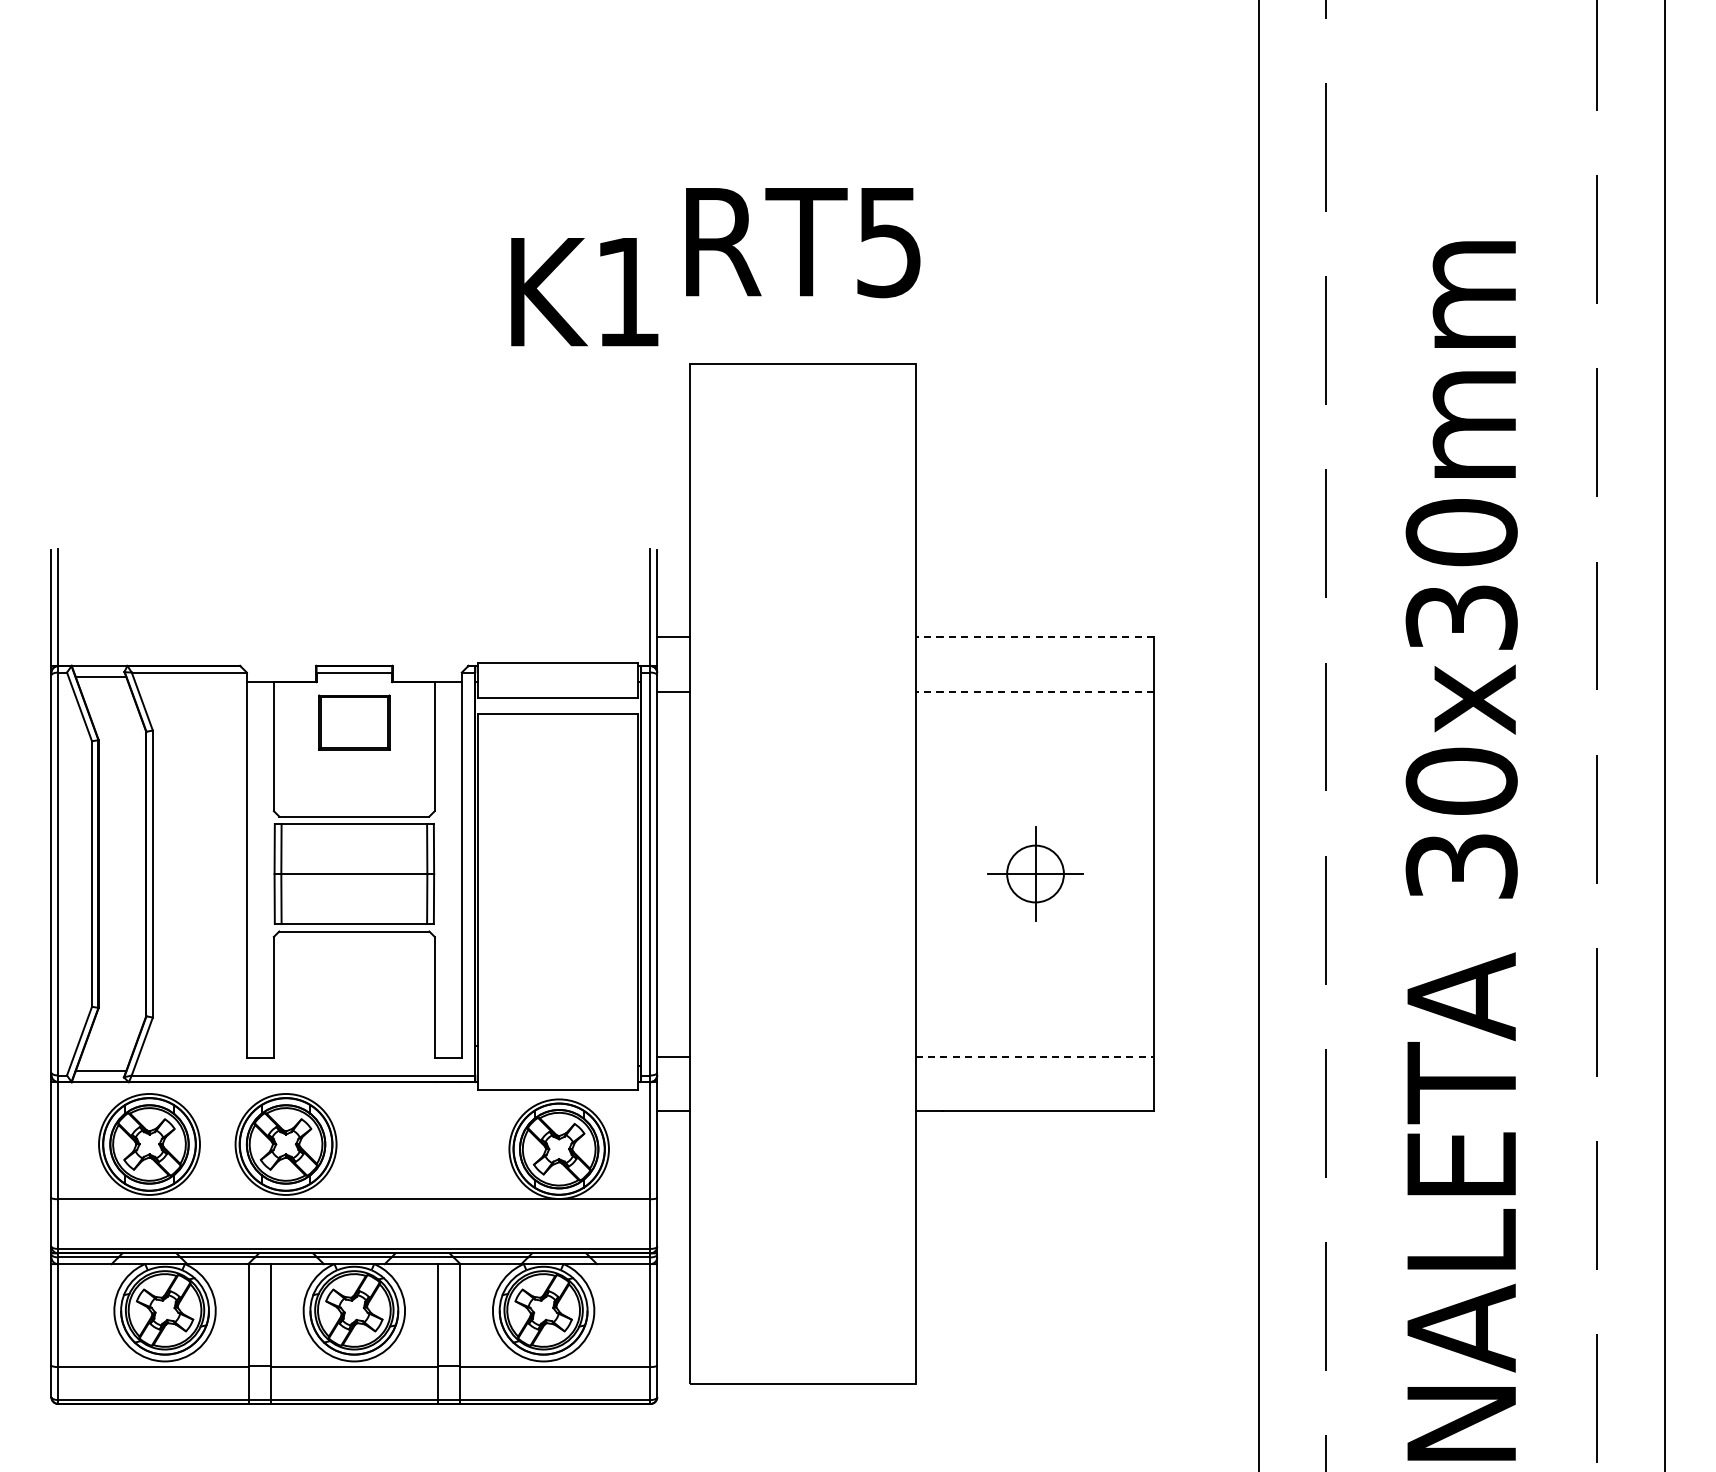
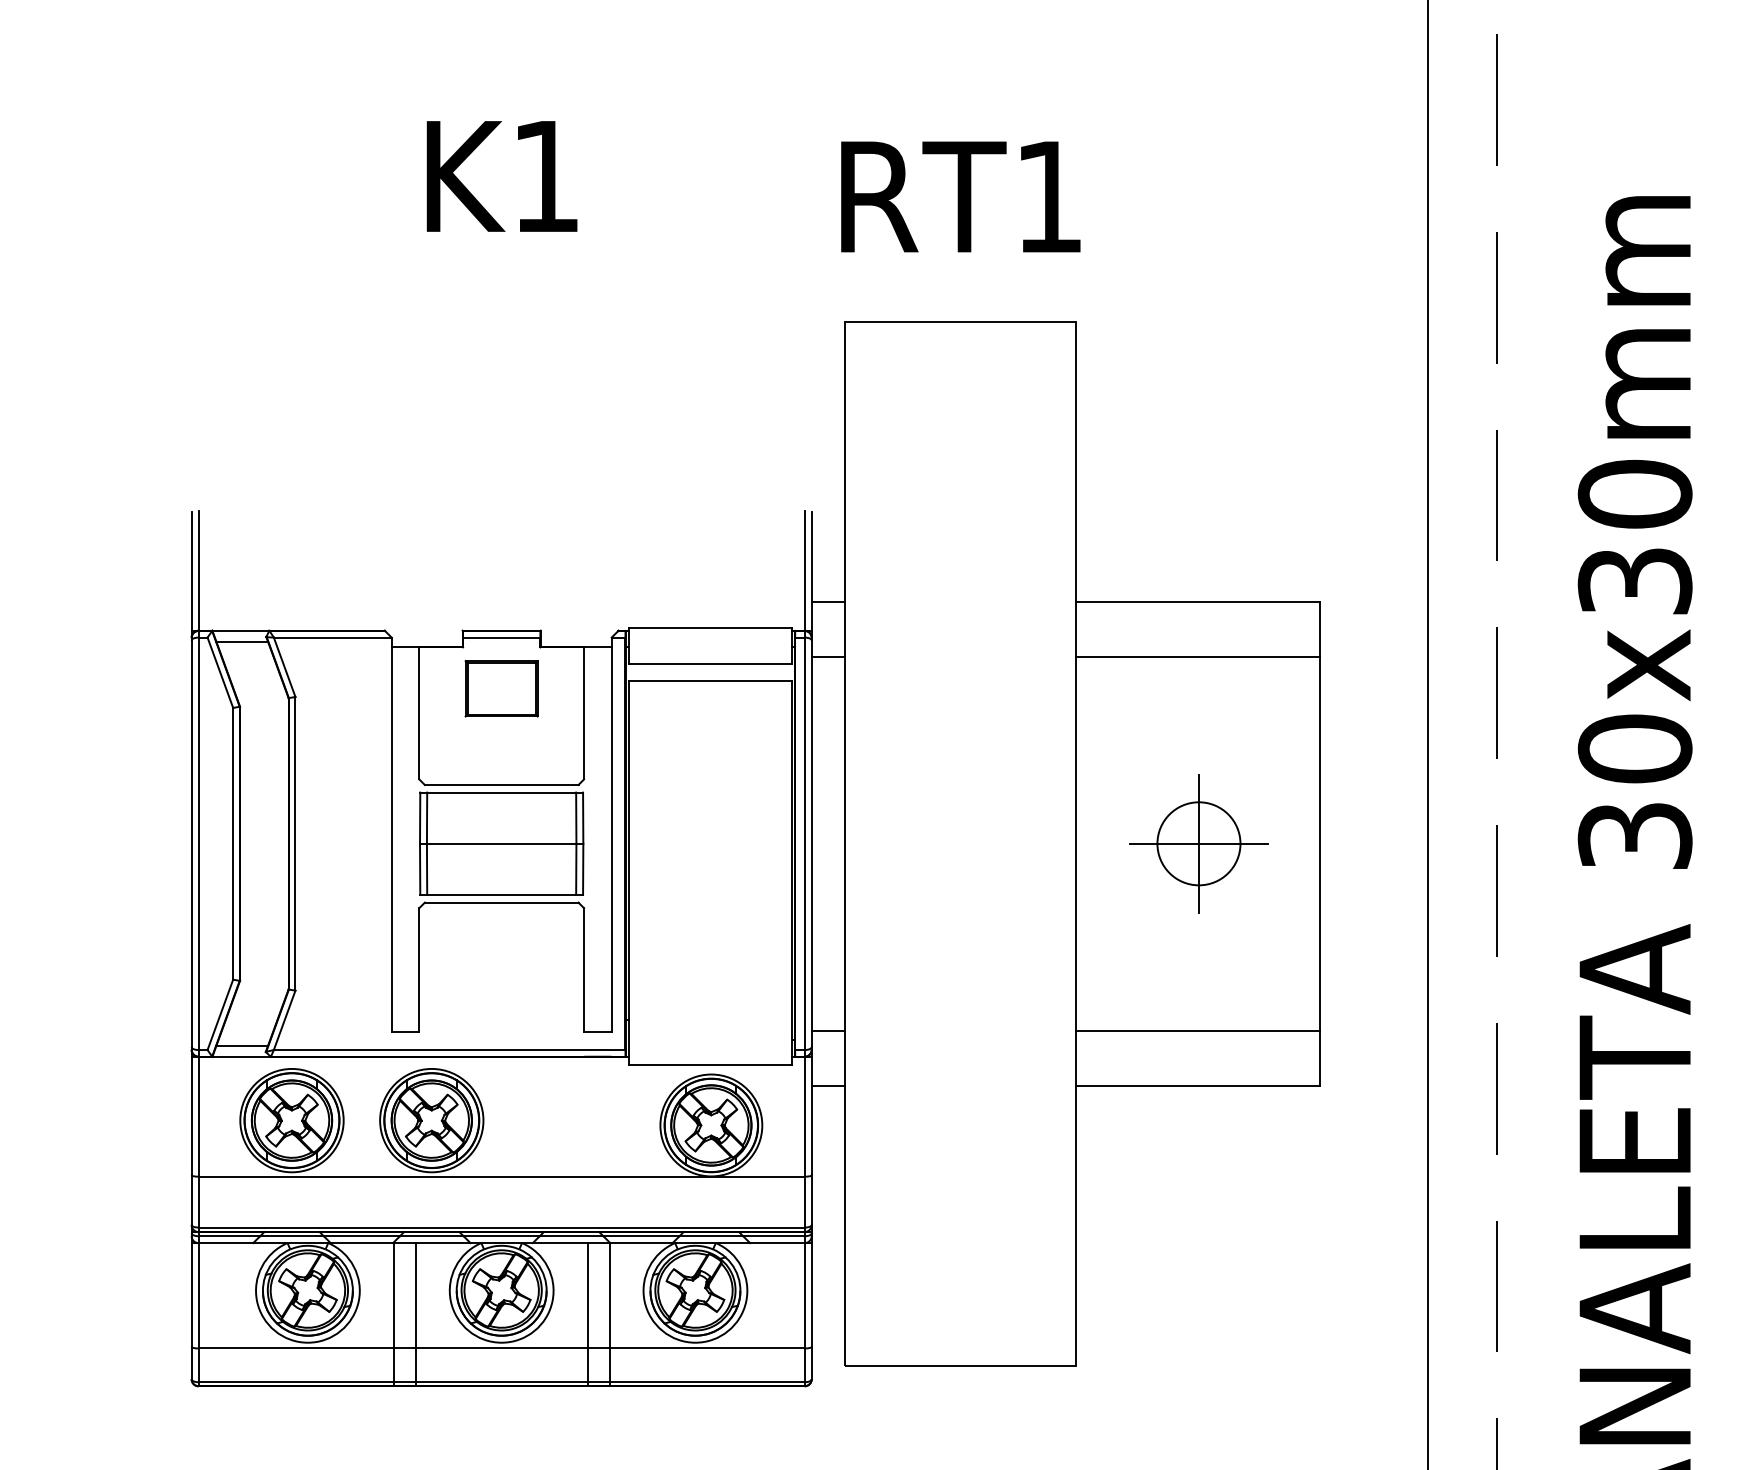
text: (888, 243) -> (1048, 198), RT5 -> RT1
text: (584, 292) -> (501, 176), moved
line: (1034, 637) -> (1197, 601), dashed -> solid
line: (1034, 691) -> (1197, 656), dashed -> solid
part: (1035, 873) -> (1198, 843), size x1.43
line: (1035, 1056) -> (1198, 1030), dashed -> solid

